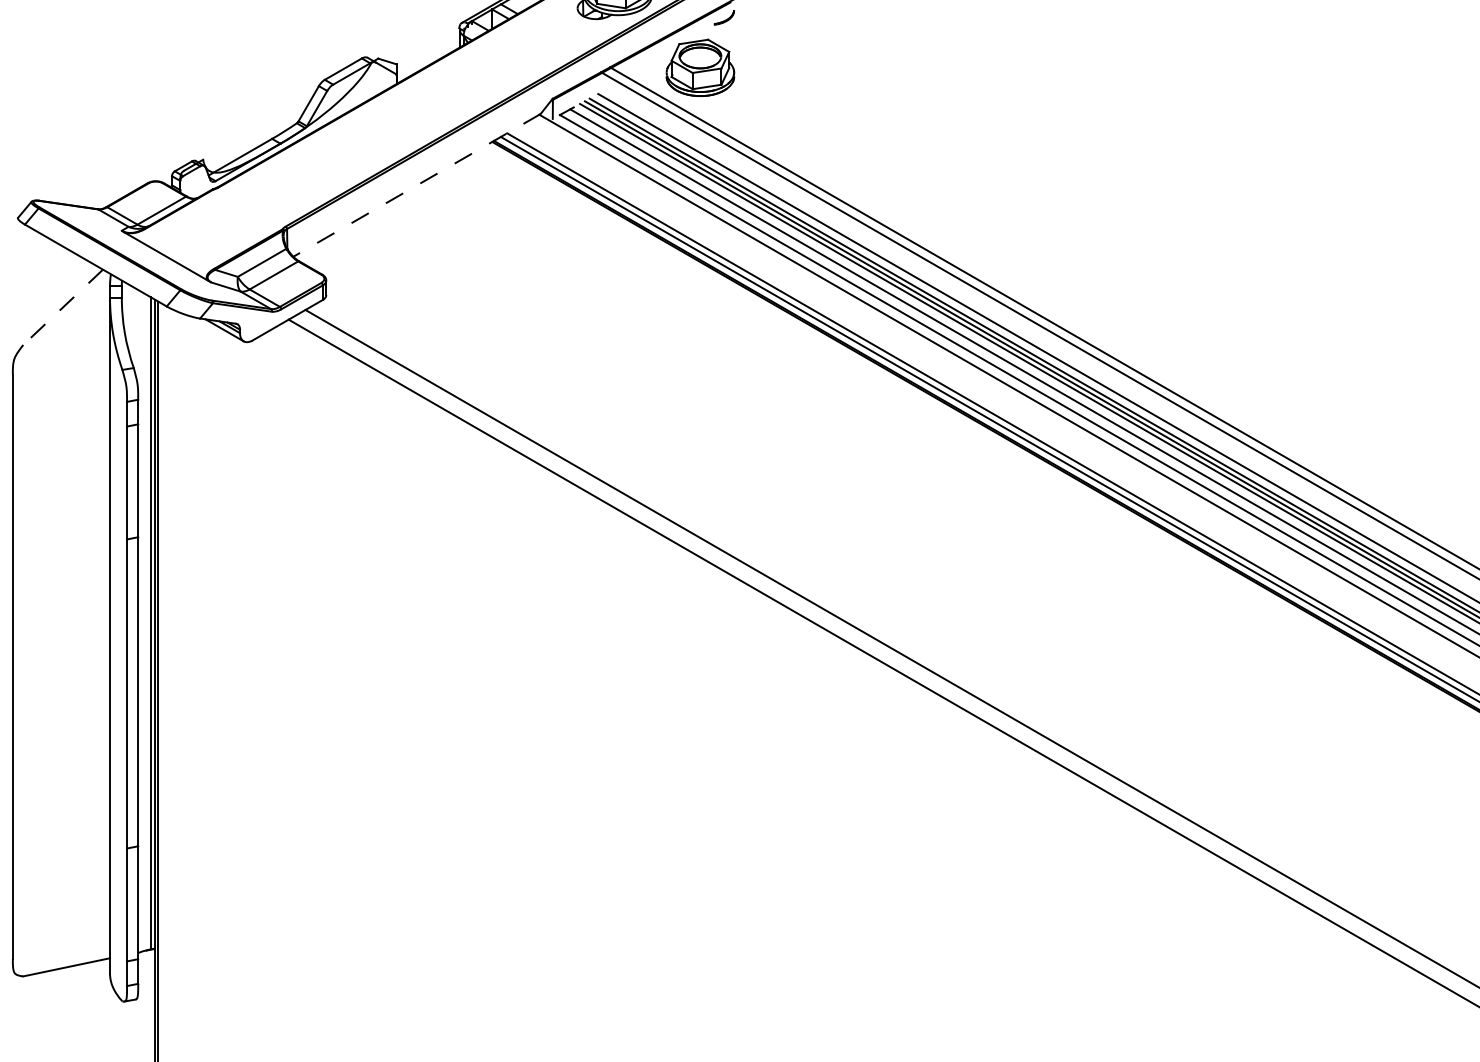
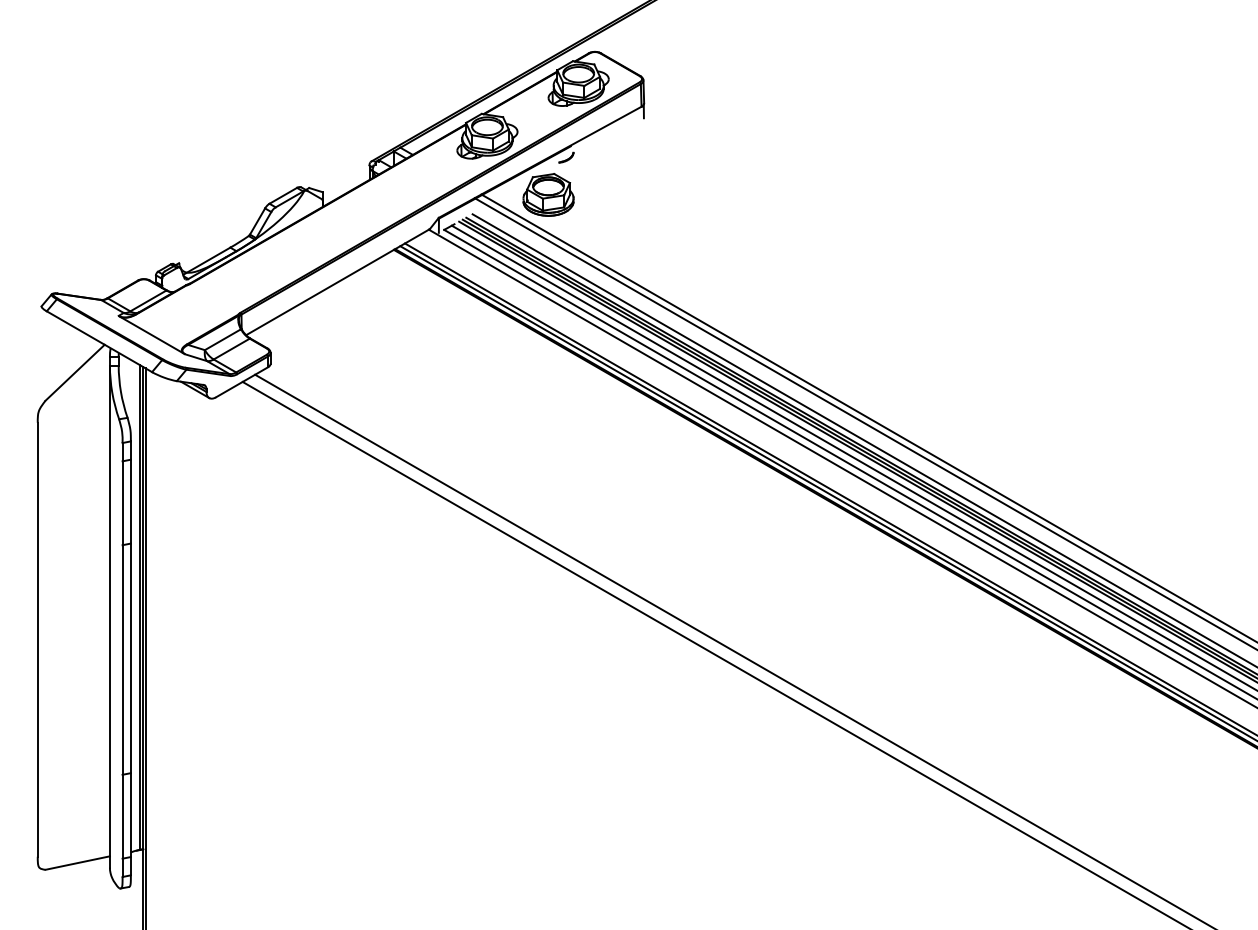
line: (416, 185) -> (337, 282), dashed -> solid
line: (63, 306) -> (75, 372), dashed -> solid

